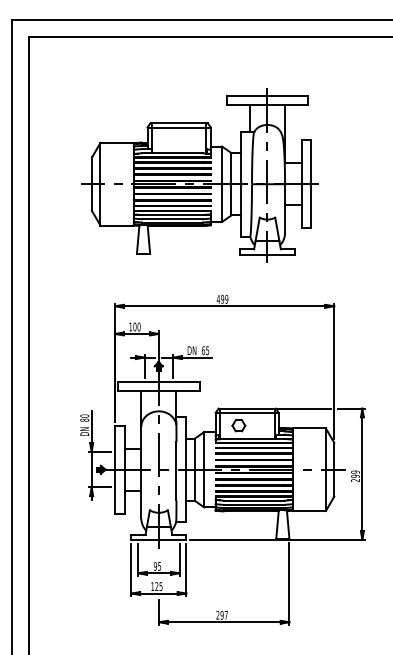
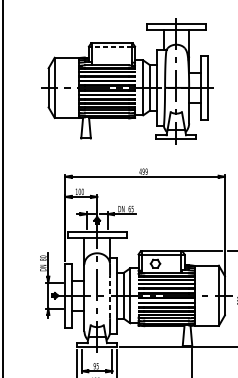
line: (178, 127) -> (111, 46), solid -> dashed
line: (176, 470) -> (110, 296), solid -> dashed

